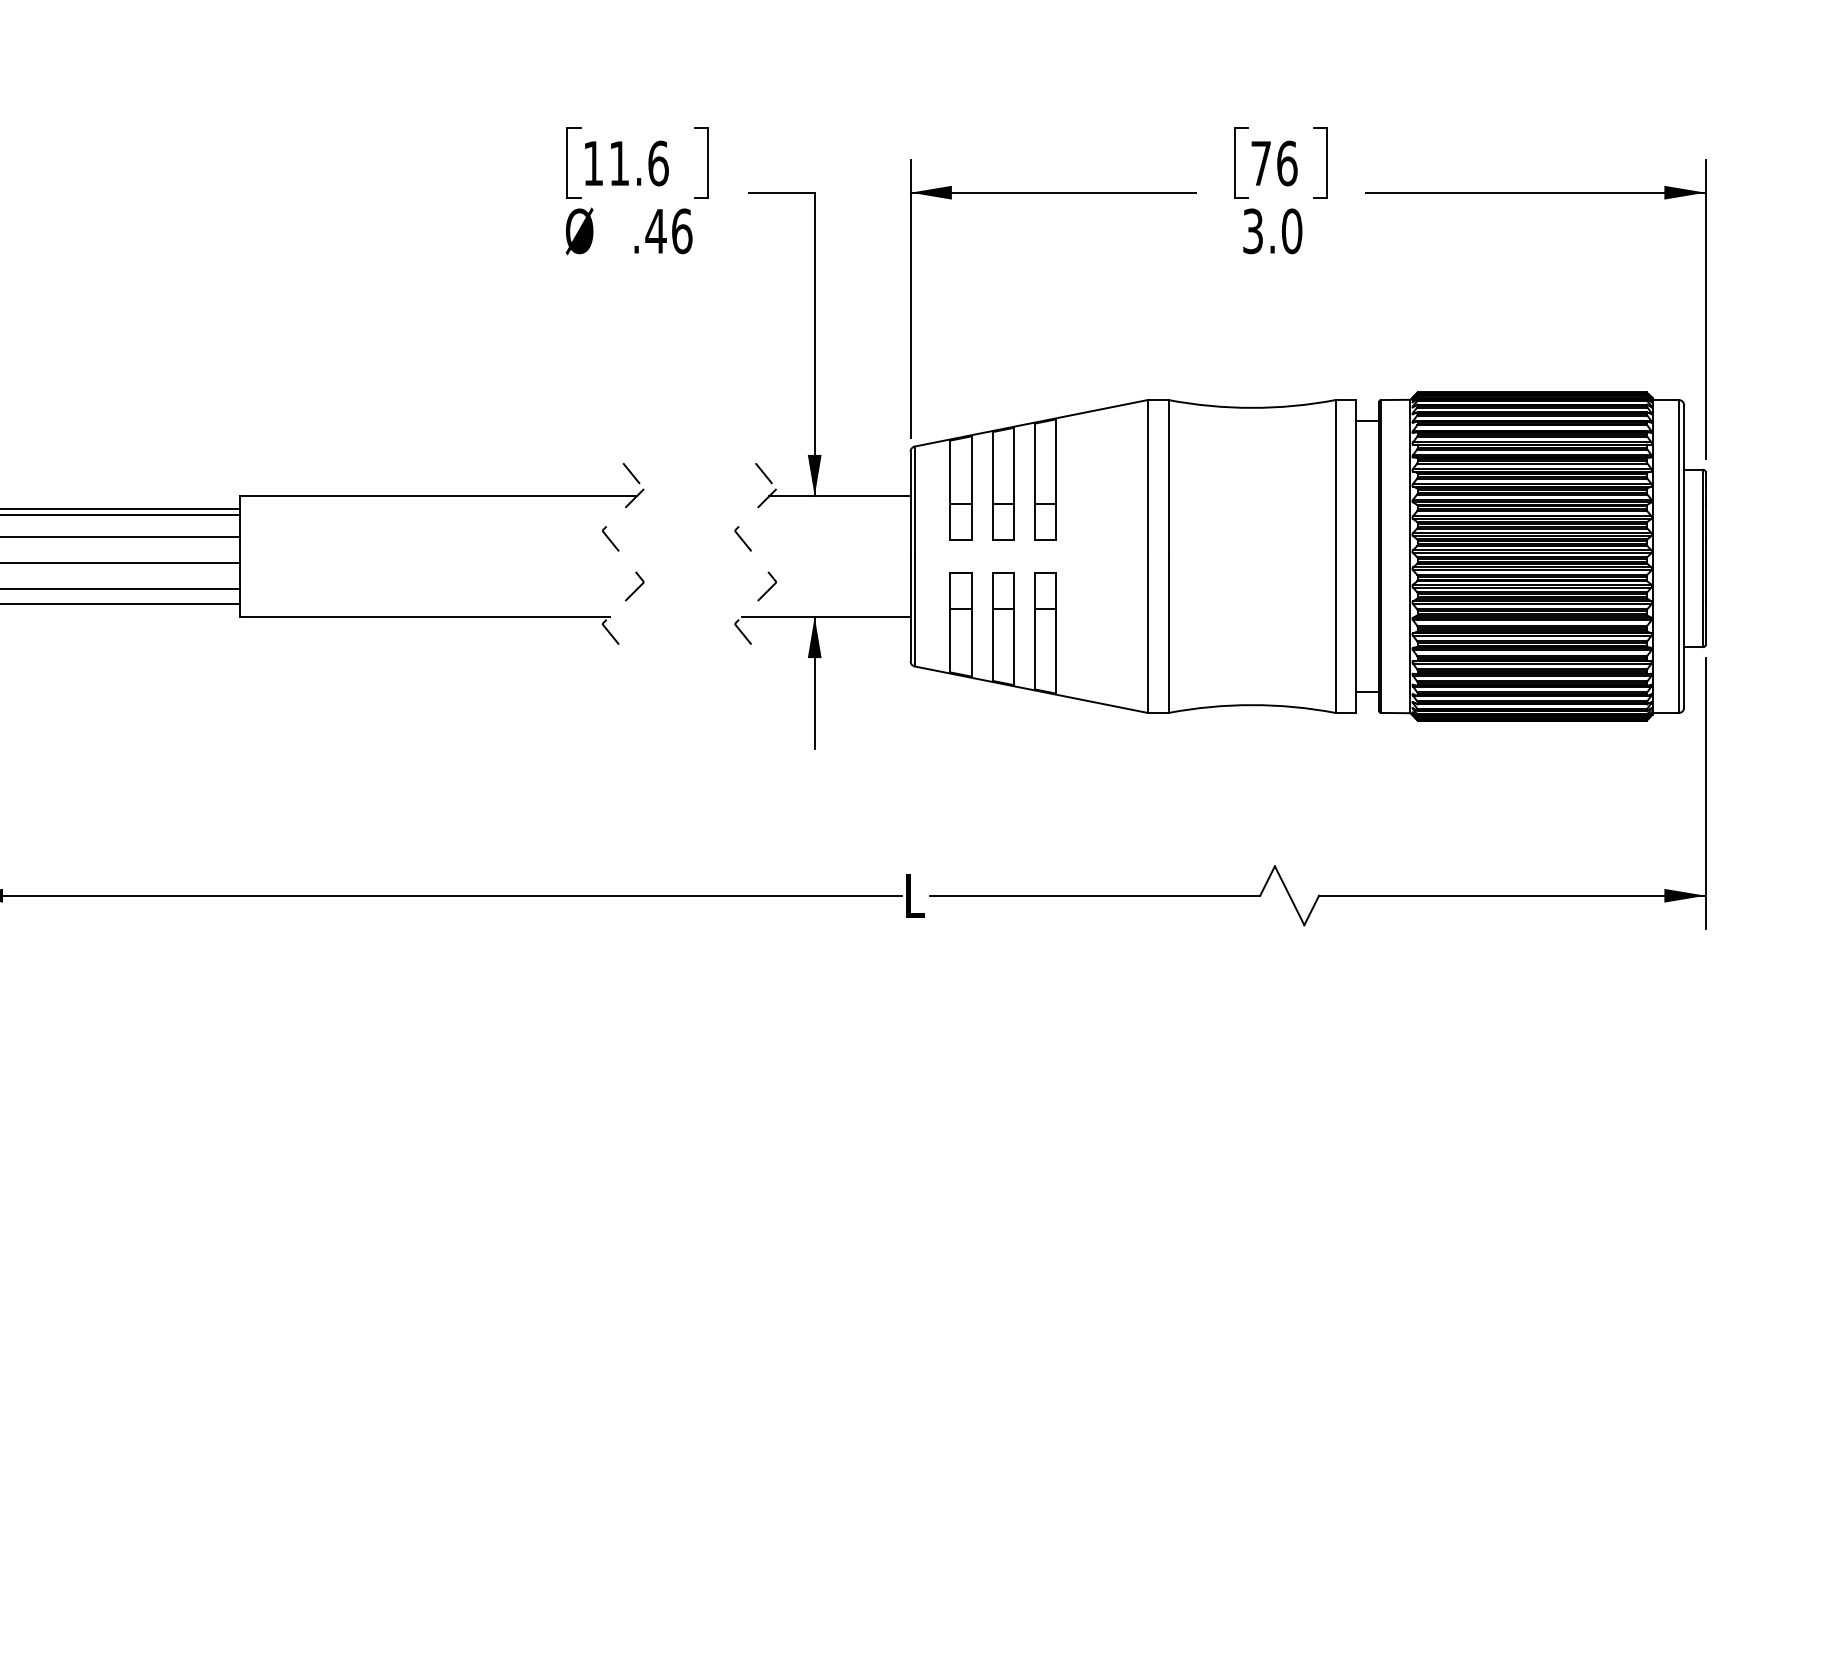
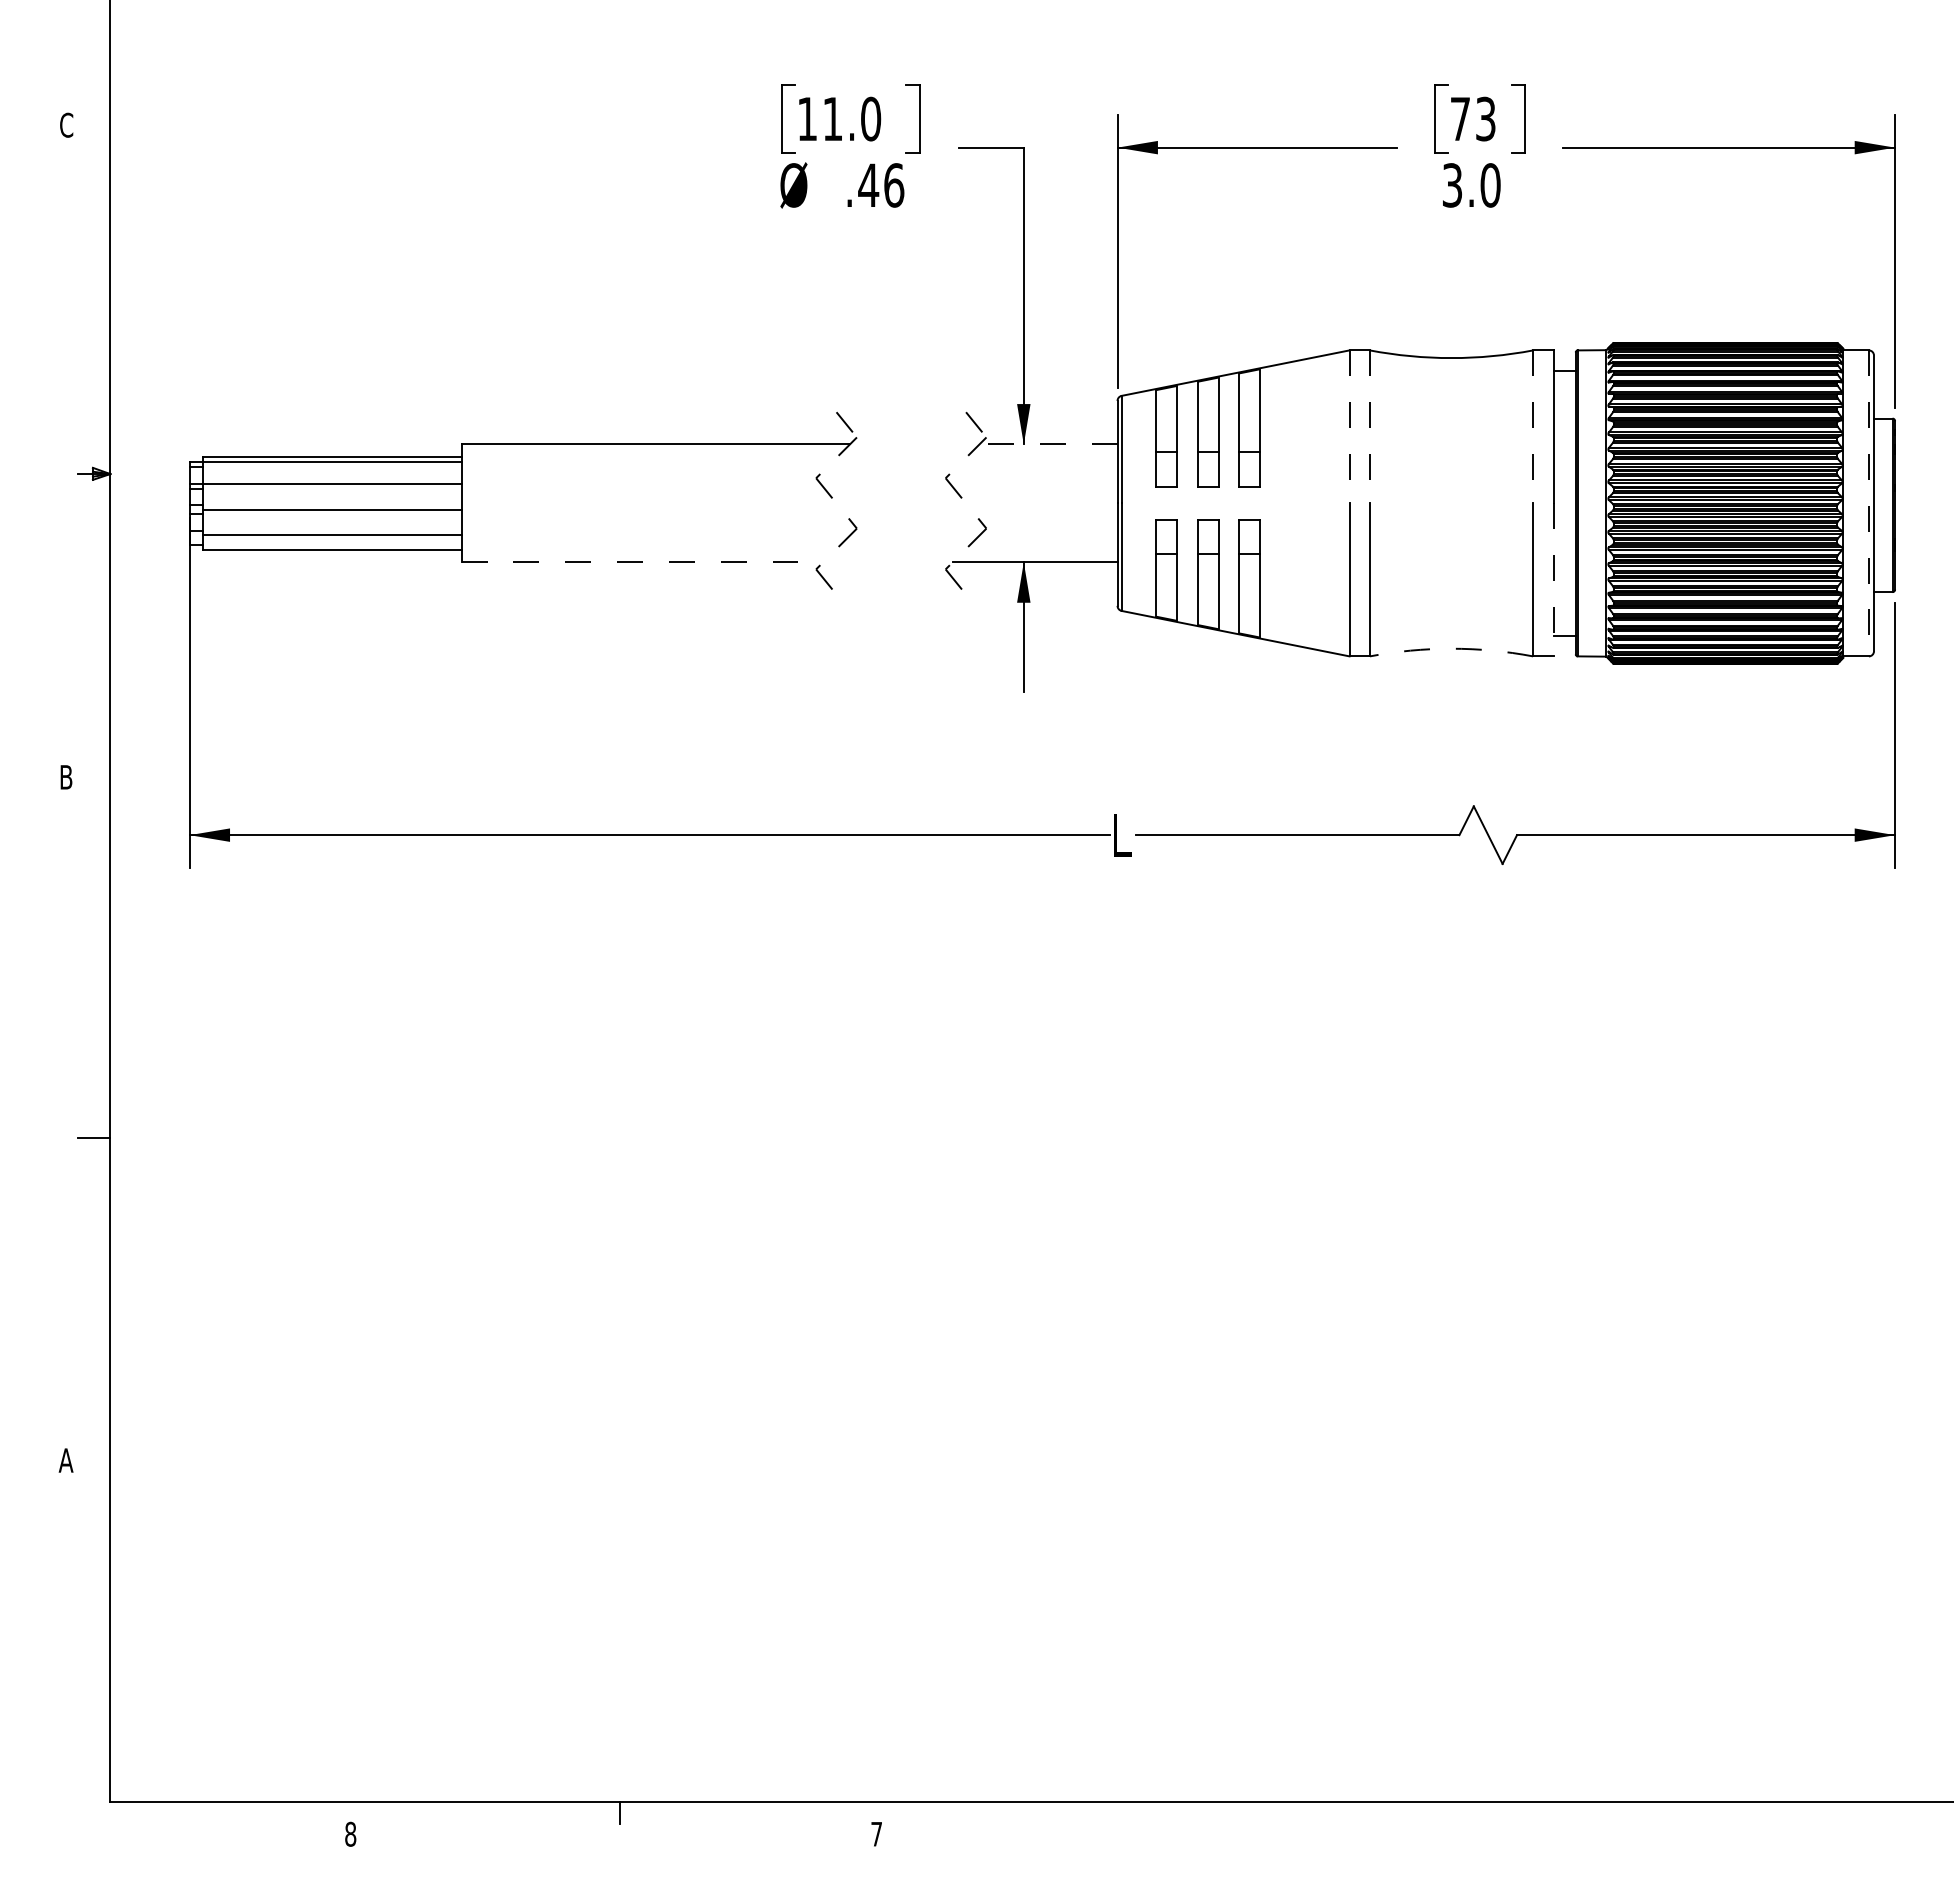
text: (658, 162) -> (871, 118), 11.6 -> 11.0
text: (1287, 162) -> (1486, 118), 76 -> 73
line: (1147, 478) -> (1349, 427), solid -> dashed
line: (1168, 478) -> (1369, 427), solid -> dashed
line: (1335, 478) -> (1533, 427), solid -> dashed
line: (838, 496) -> (1047, 444), solid -> dashed
line: (1678, 556) -> (1868, 503), solid -> dashed
line: (424, 616) -> (642, 562), solid -> dashed
line: (1356, 635) -> (1553, 580), solid -> dashed
arc: (1252, 704) -> (1451, 648), solid -> dashed

